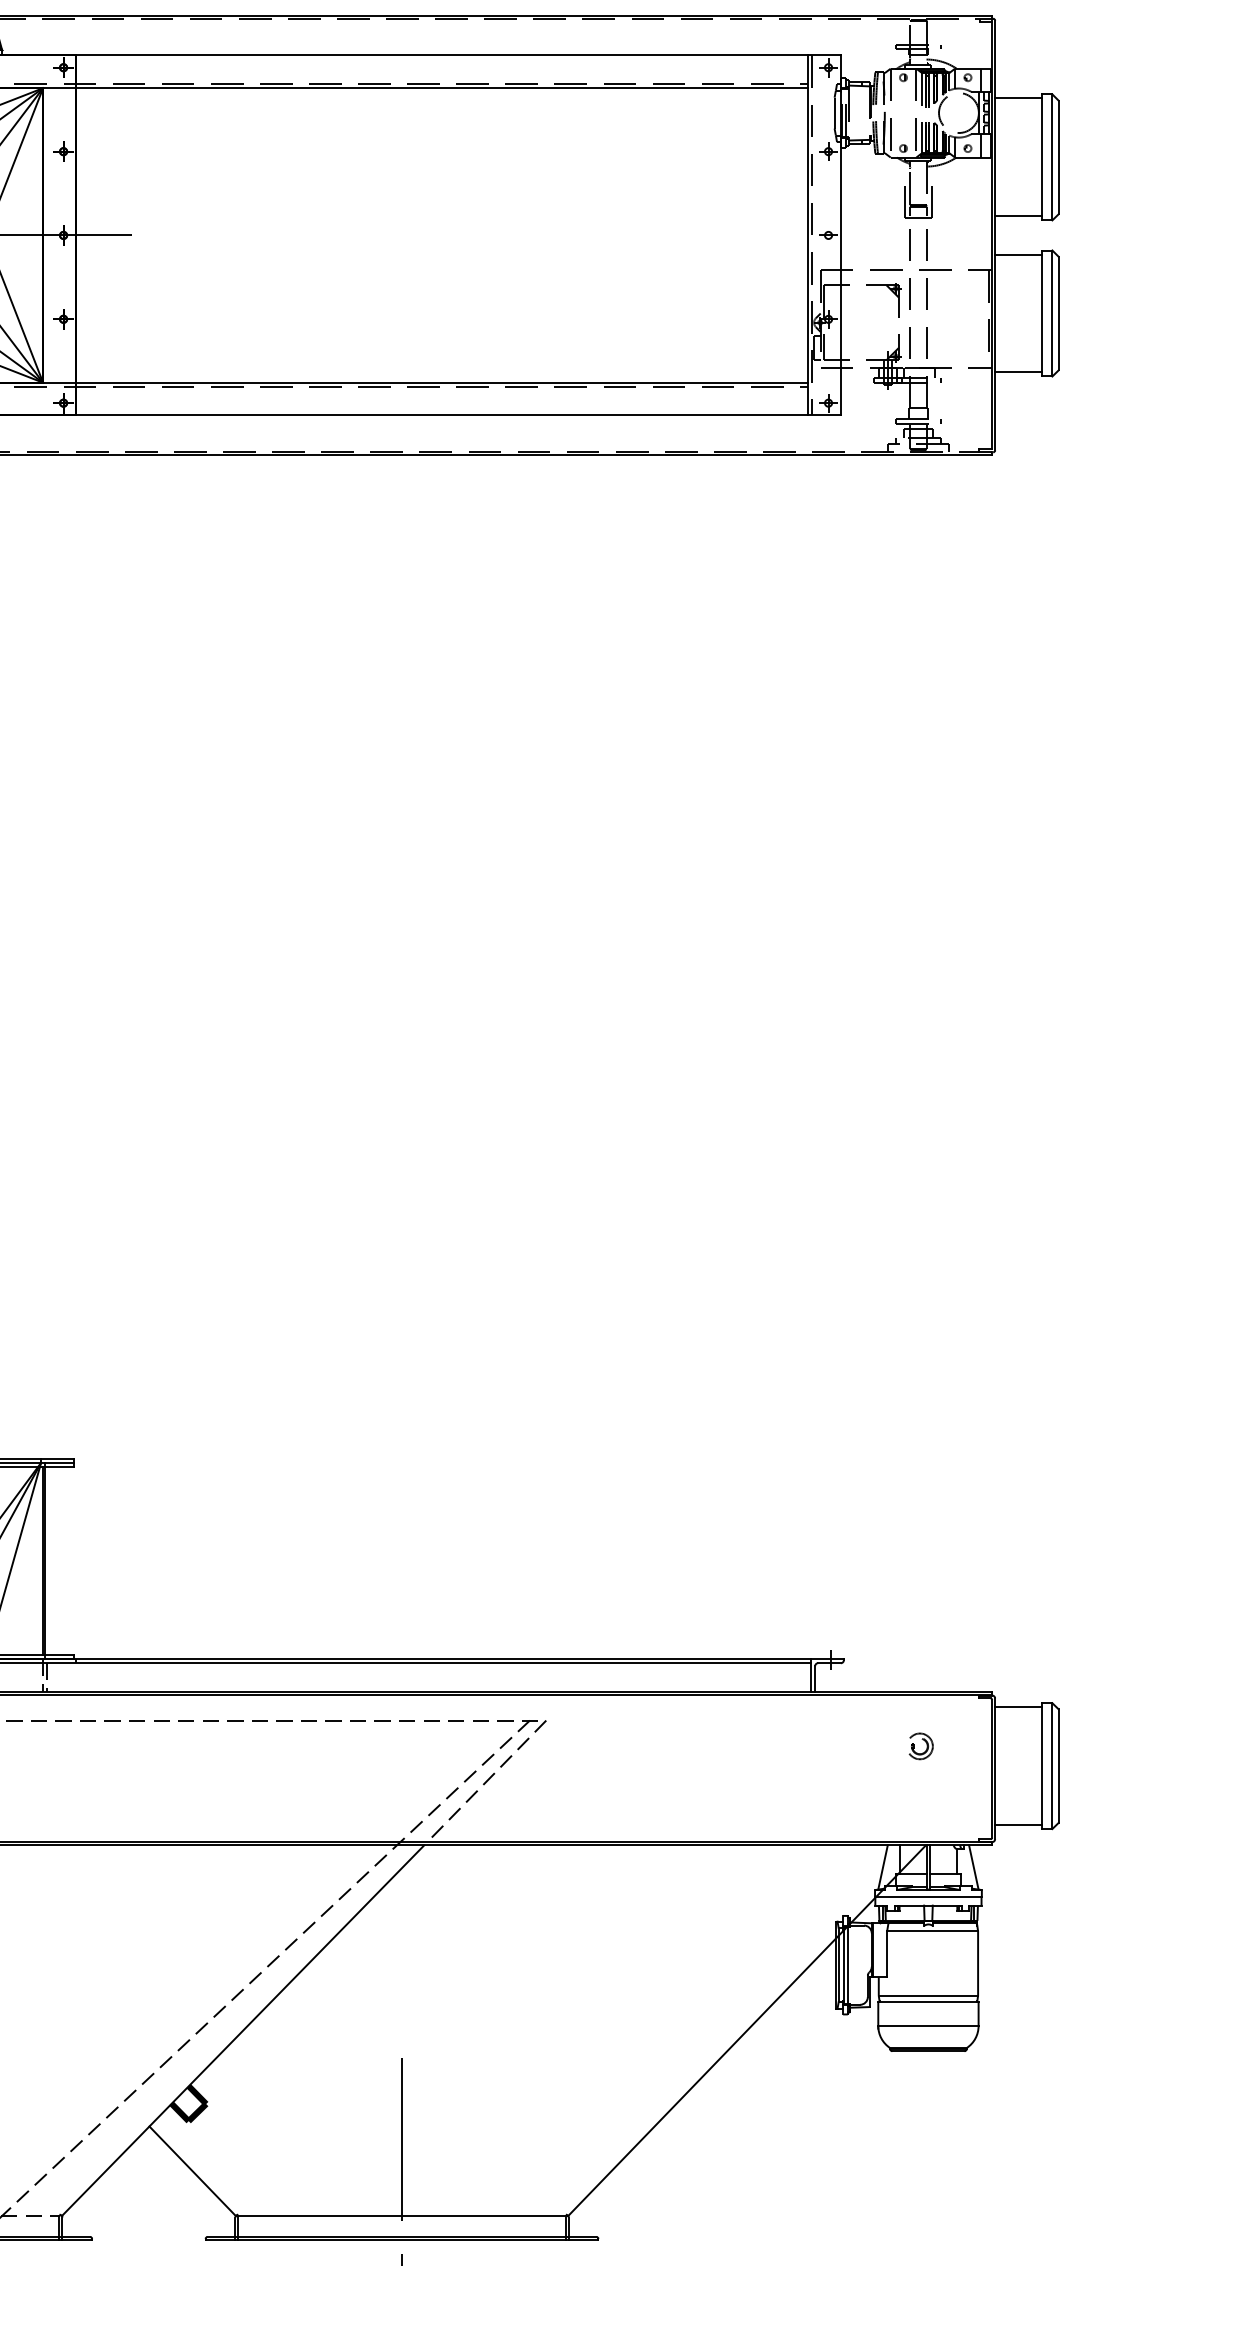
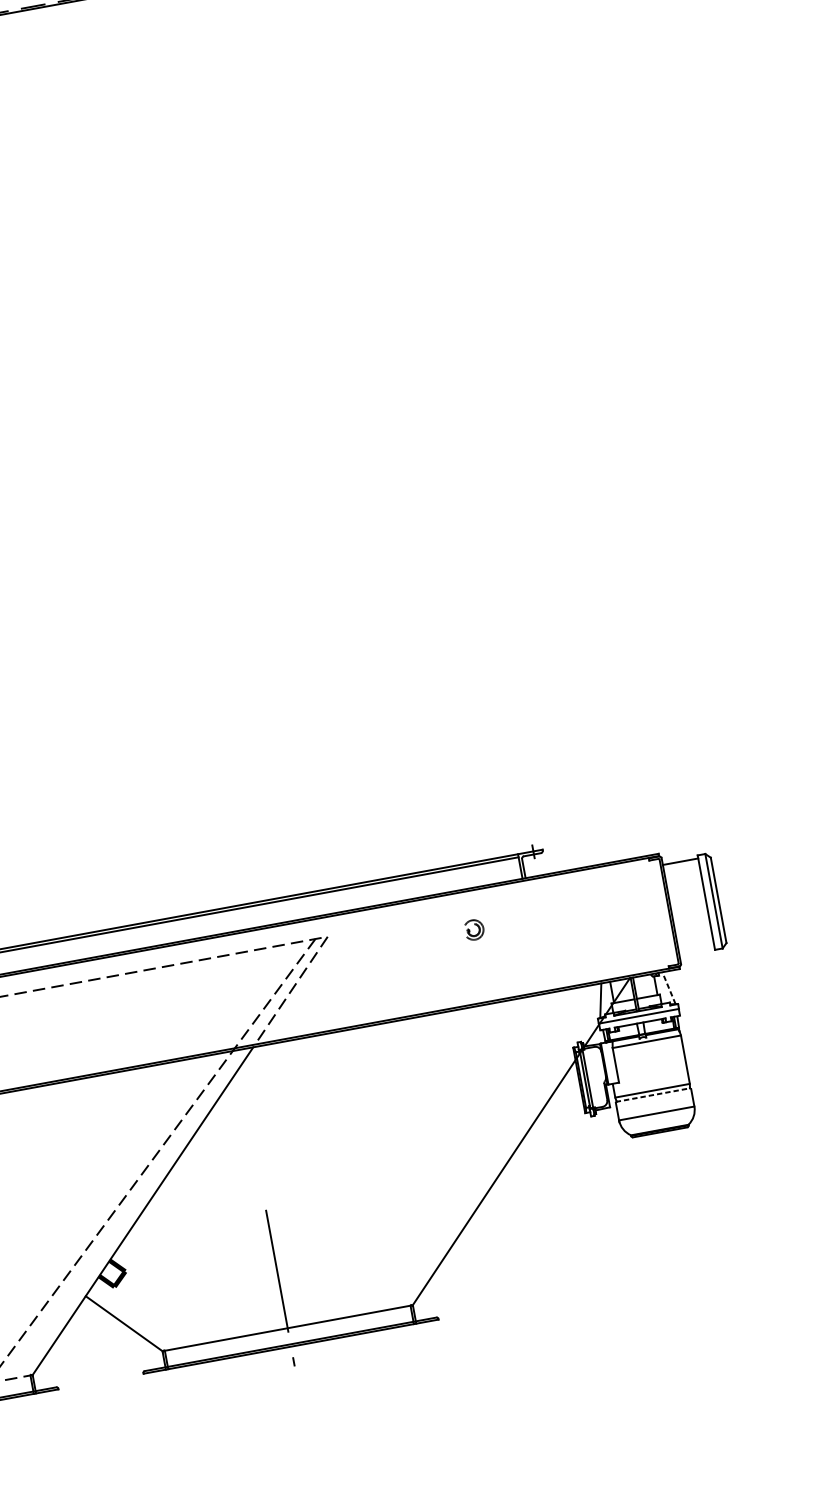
part: (920, 1746) -> (474, 930), moved
line: (1018, 1824) -> (696, 949), removed
line: (973, 1867) -> (668, 988), solid -> dashed
line: (928, 2001) -> (653, 1095), solid -> dashed

